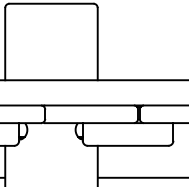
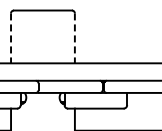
line: (5, 44) -> (11, 38), solid -> dashed
line: (97, 44) -> (74, 38), solid -> dashed

